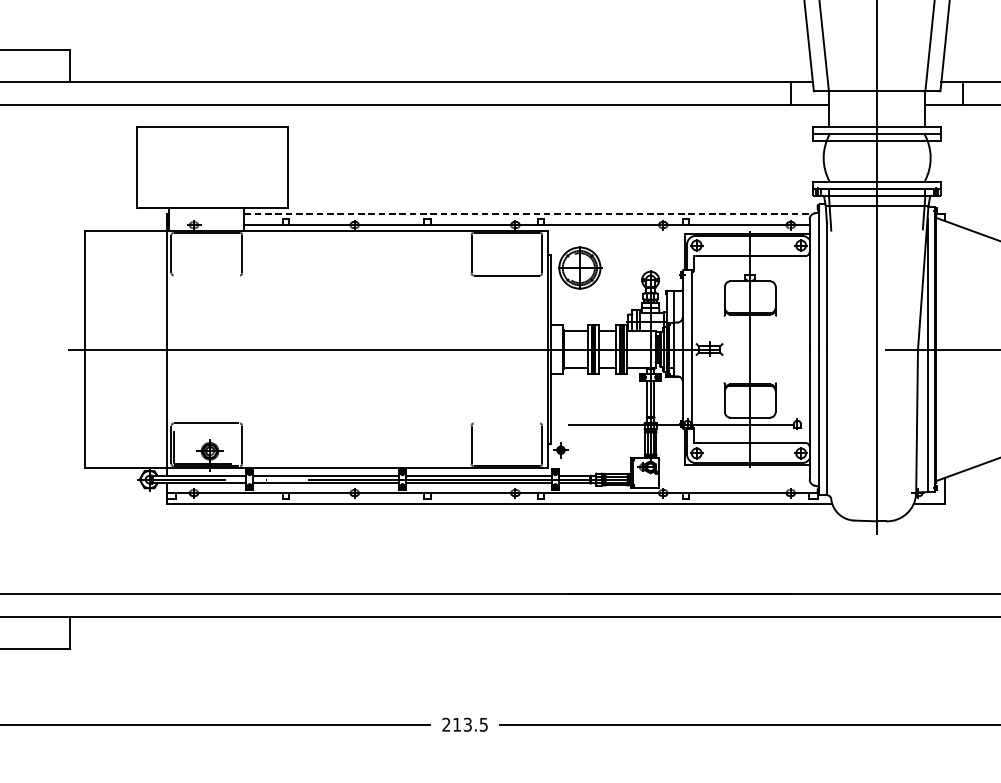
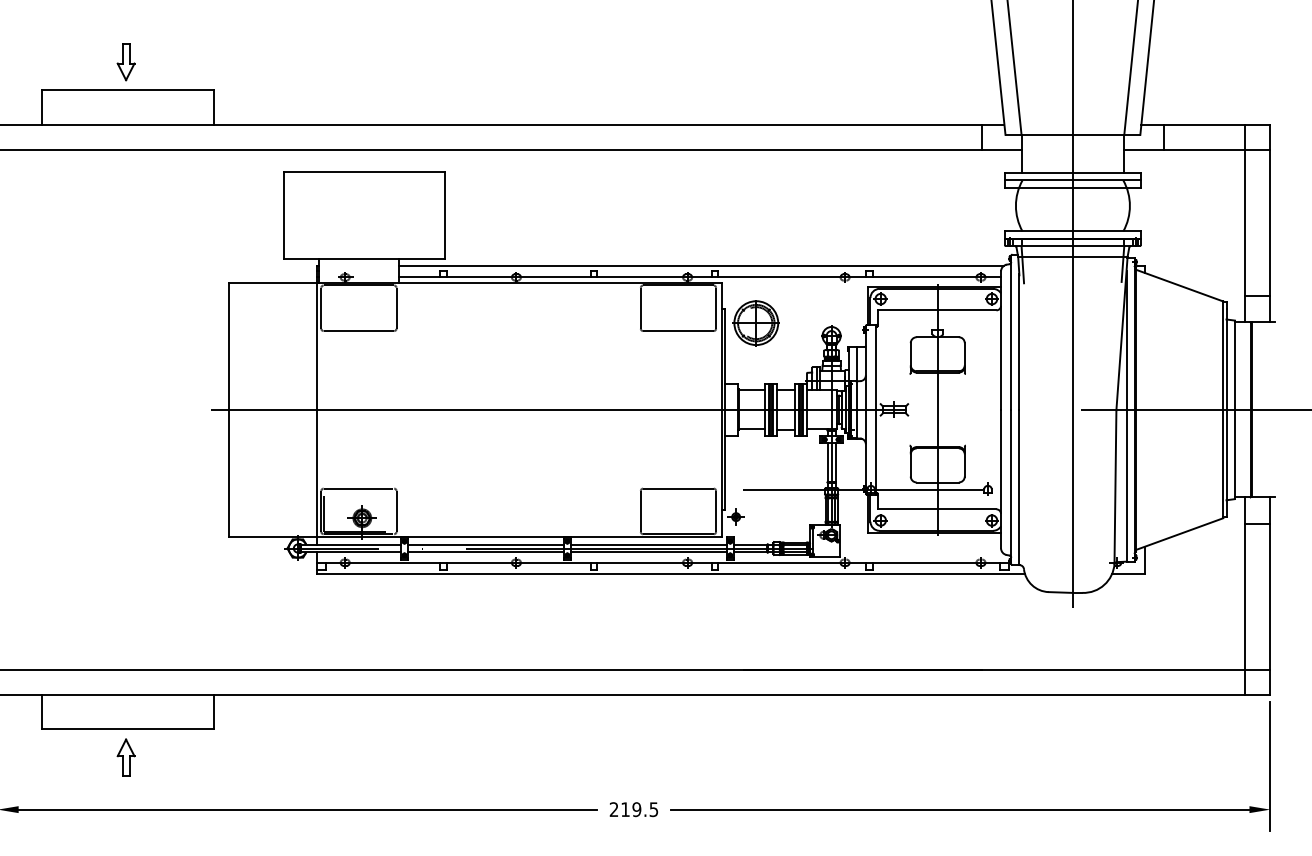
line: (528, 214) -> (701, 266), dashed -> solid
line: (206, 275) -> (358, 331), added
line: (506, 423) -> (678, 488), added
text: (467, 724) -> (636, 809), 213.5 -> 219.5

